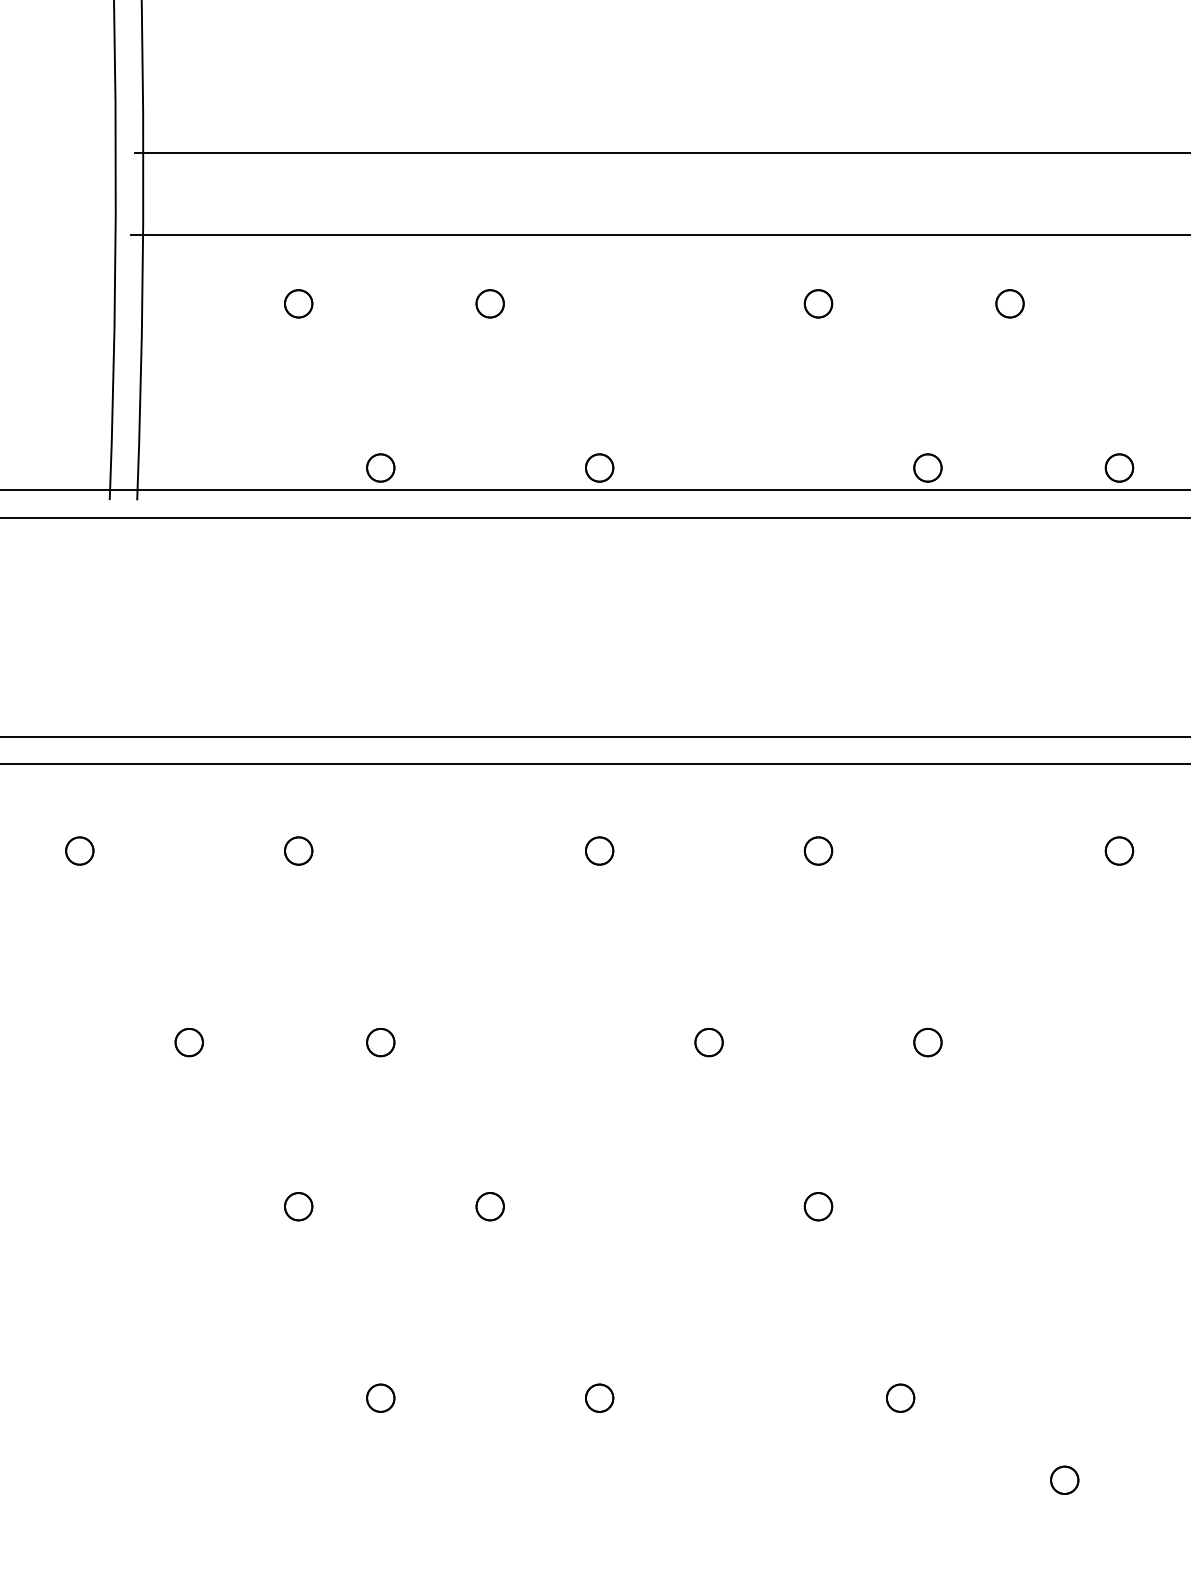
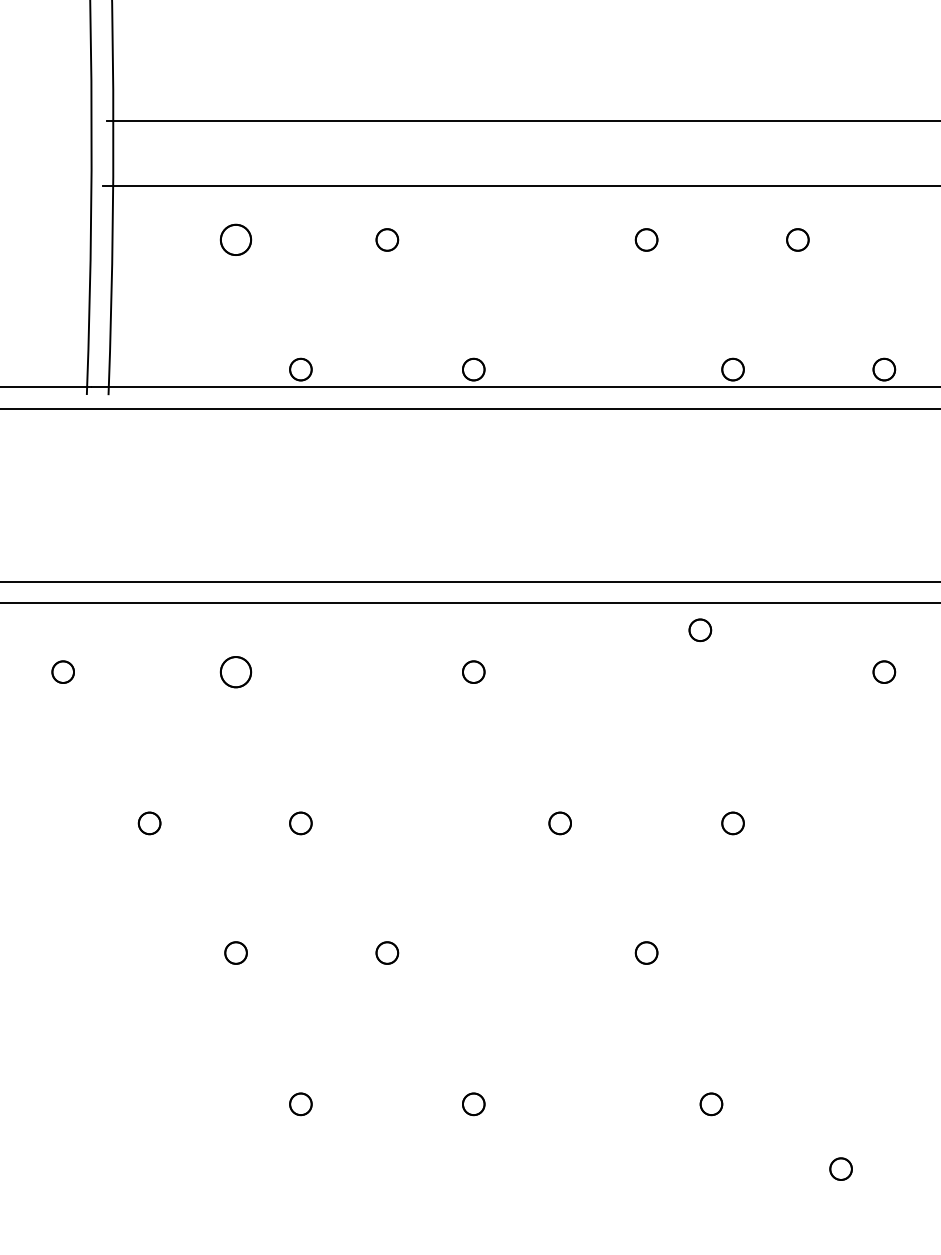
part: (298, 303) -> (235, 239), size x1.4
part: (298, 850) -> (235, 671), size x1.4
part: (818, 850) -> (700, 629), moved

